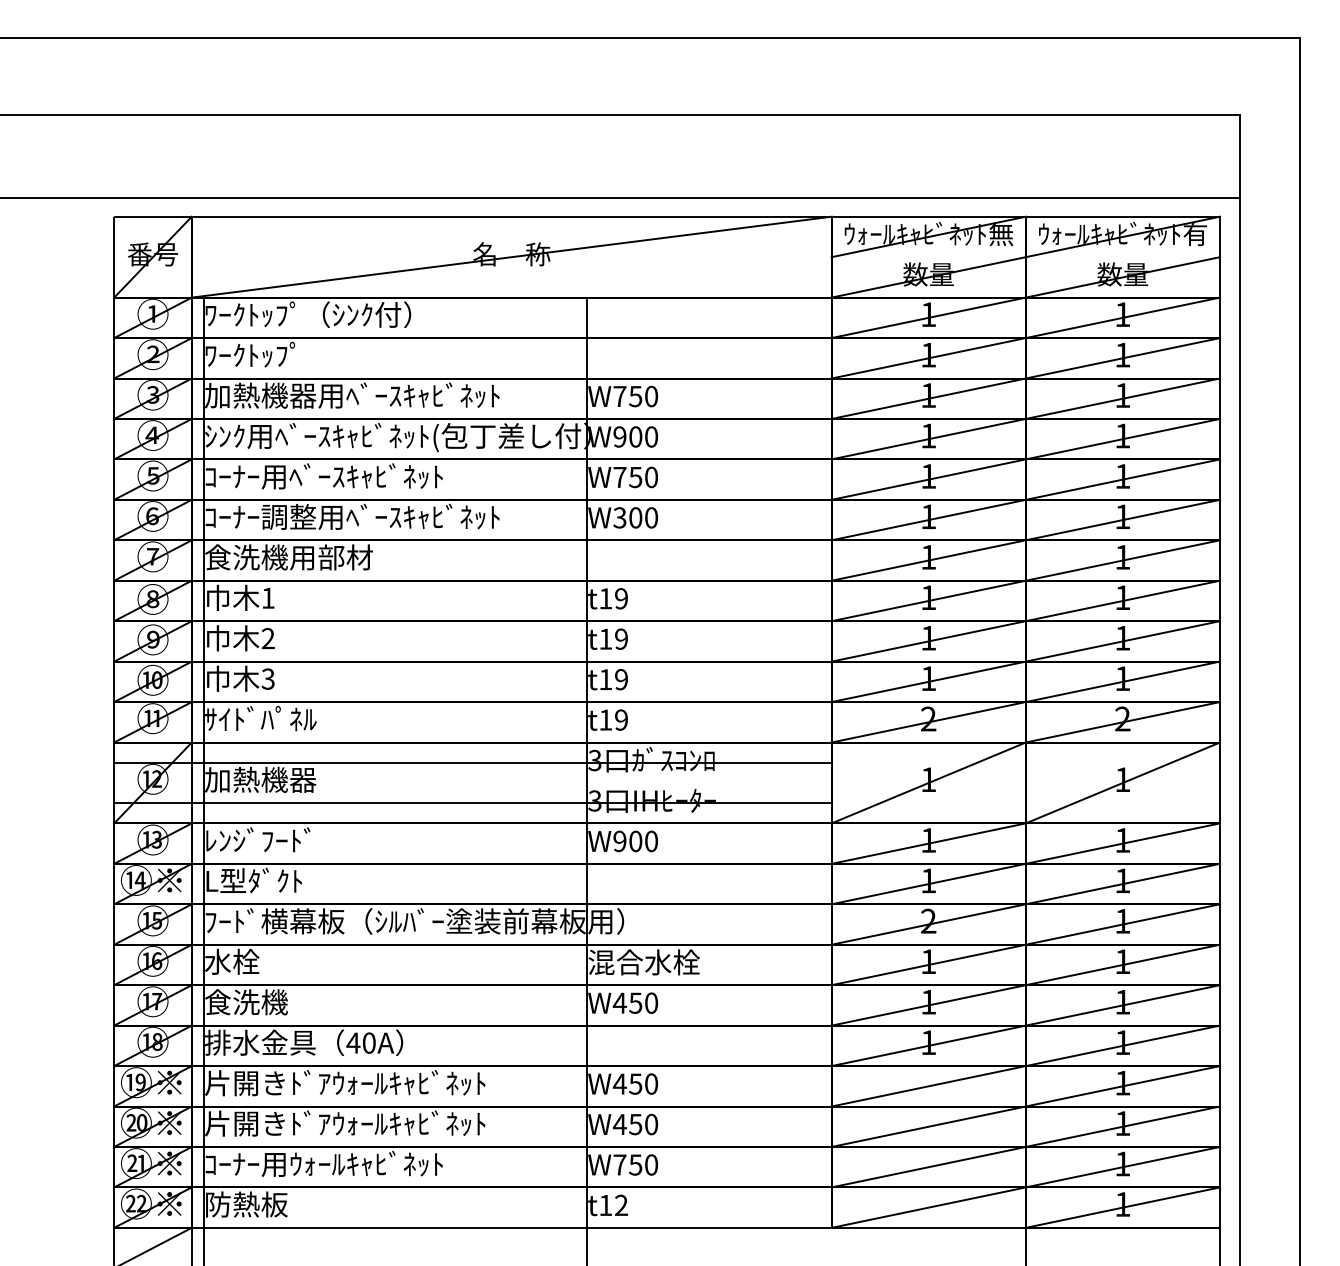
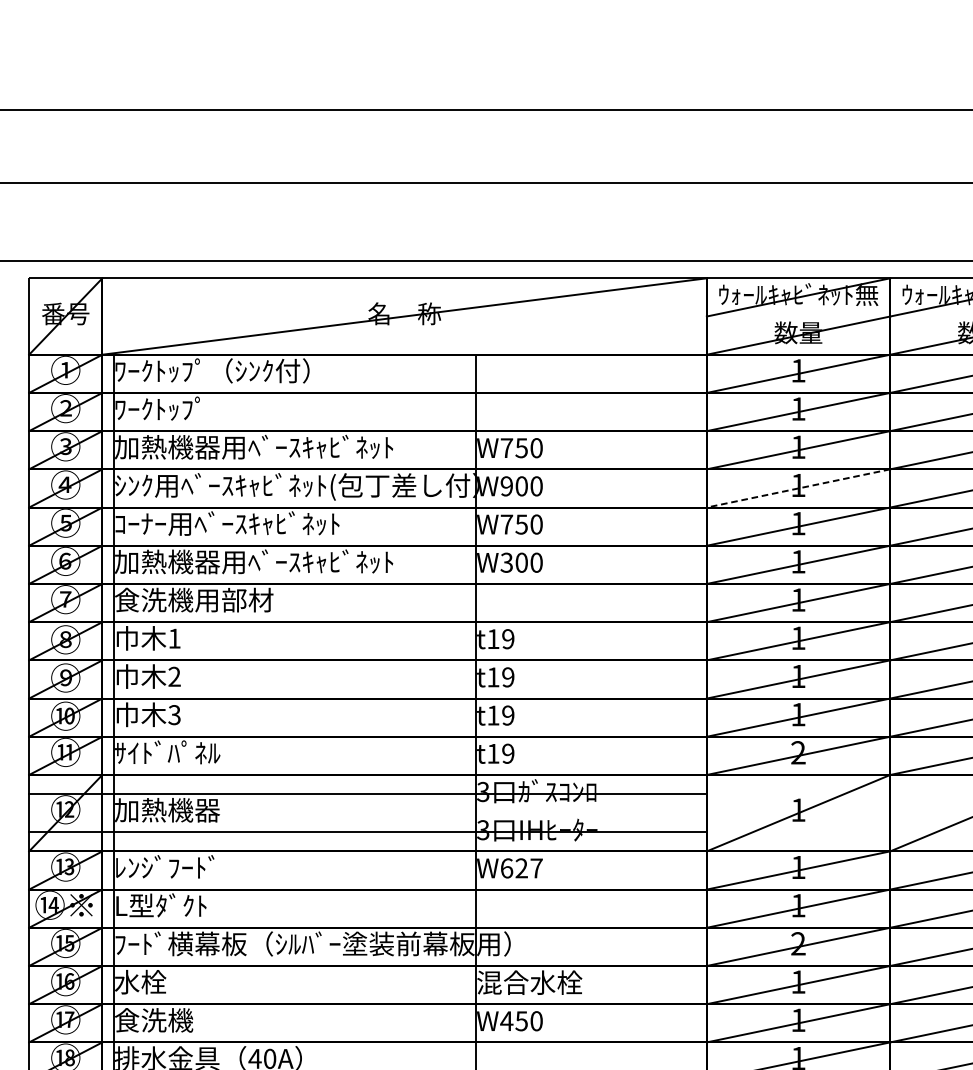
line: (928, 439) -> (798, 488), solid -> dashed
text: (260, 517) -> (167, 562), ｺｰﾅｰ調整用ﾍﾞｰｽｷｬﾋﾞﾈｯﾄ -> 加熱機器用ﾍﾞｰｽｷｬﾋﾞﾈｯﾄ
text: (635, 841) -> (521, 868), W900 -> W627

